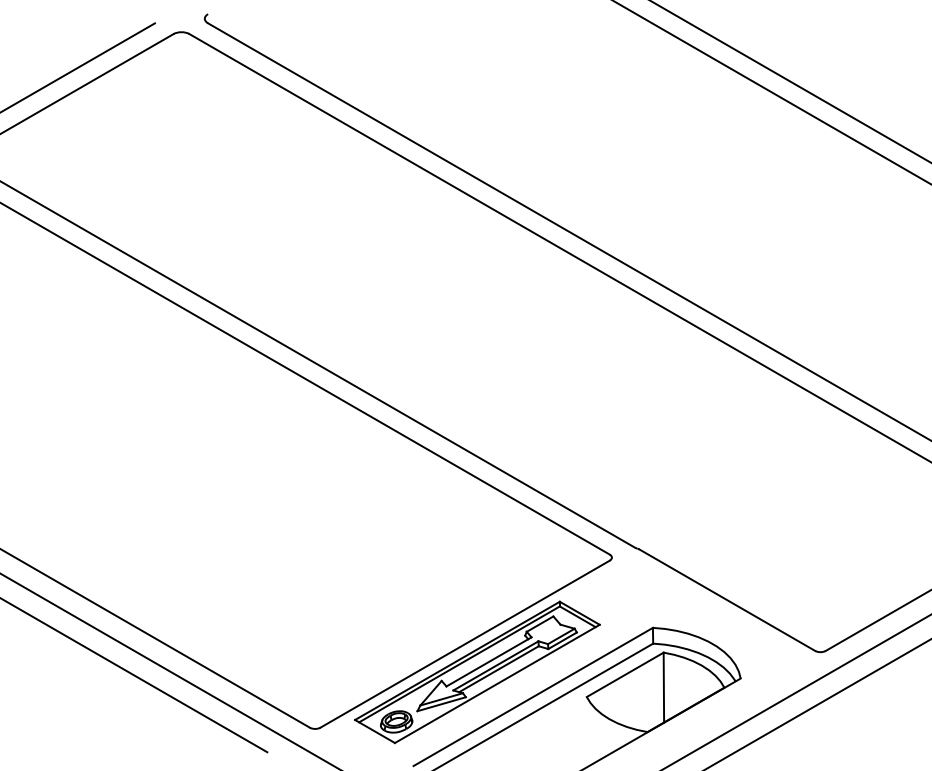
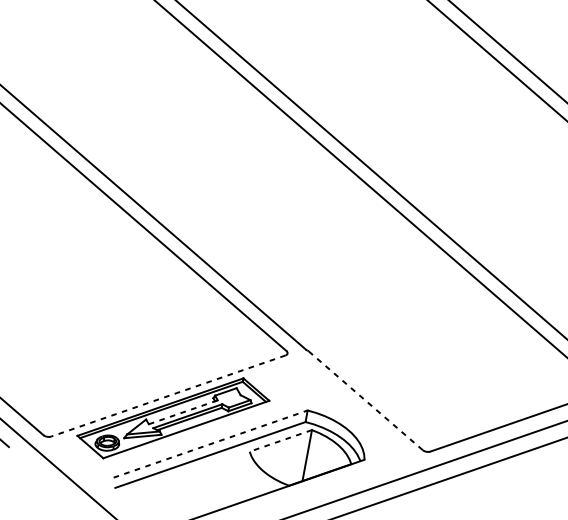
line: (726, 599) -> (365, 400), solid -> dashed
line: (464, 644) -> (167, 396), solid -> dashed
line: (489, 661) -> (183, 412), solid -> dashed
line: (624, 675) -> (280, 441), solid -> dashed
line: (533, 696) -> (210, 443), solid -> dashed

